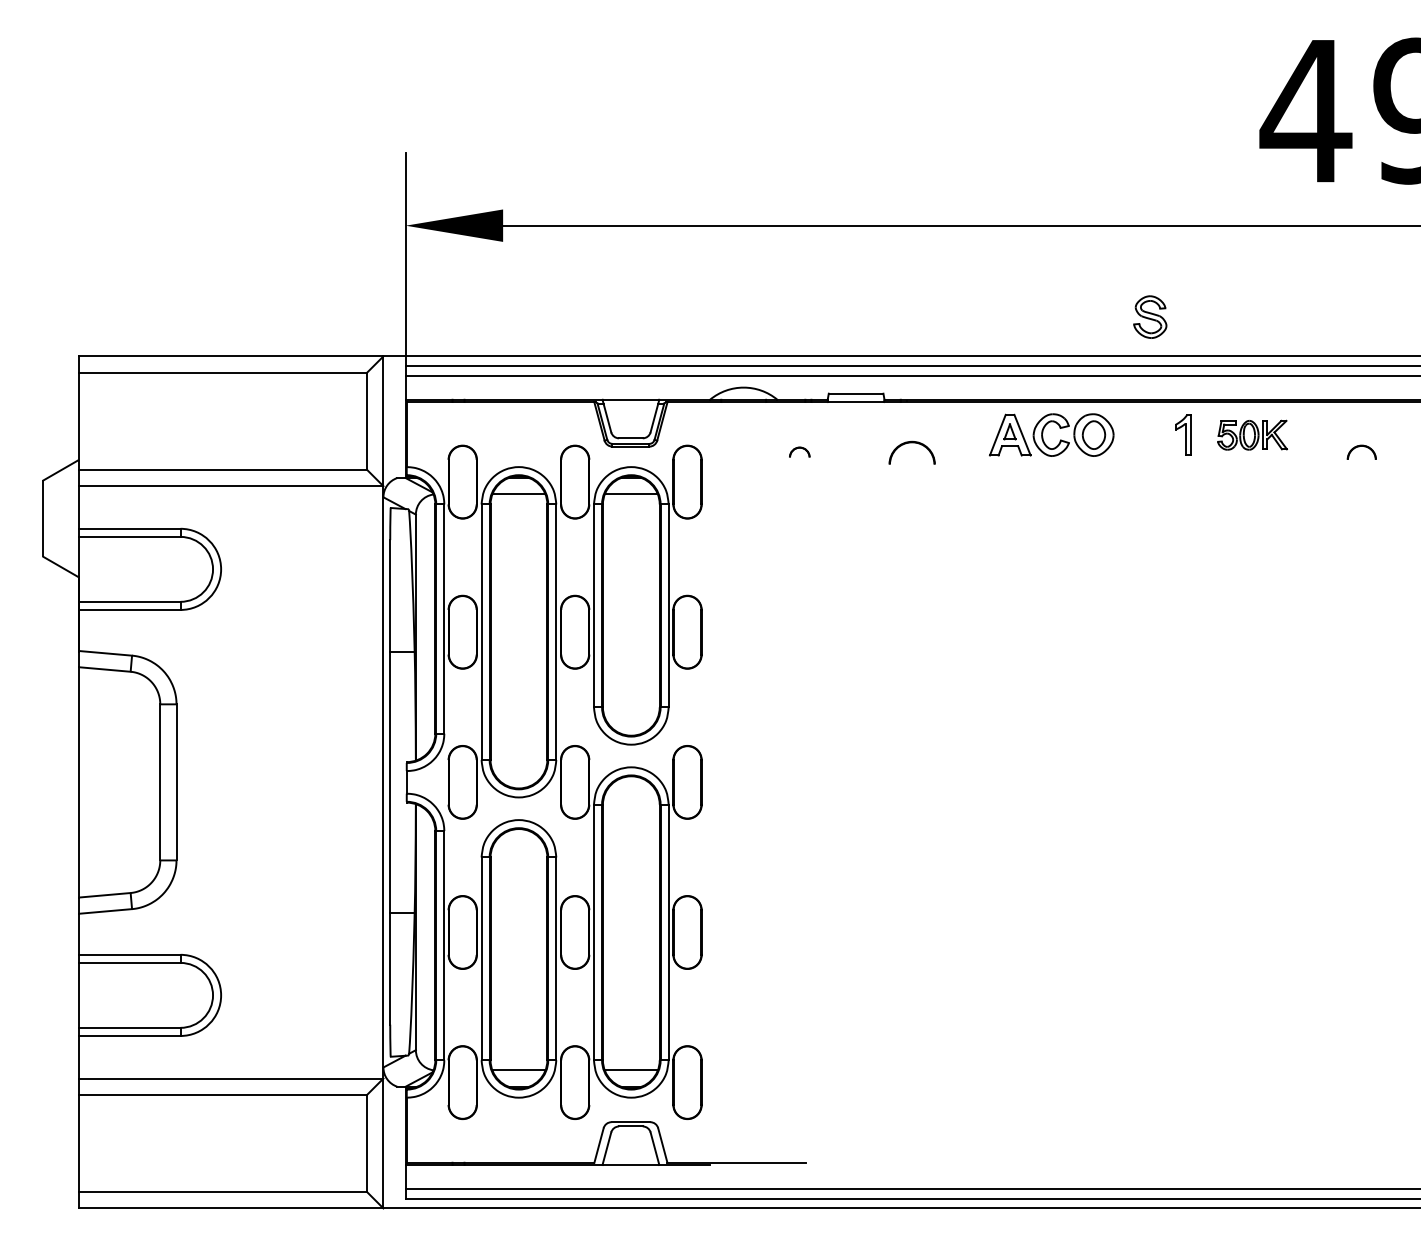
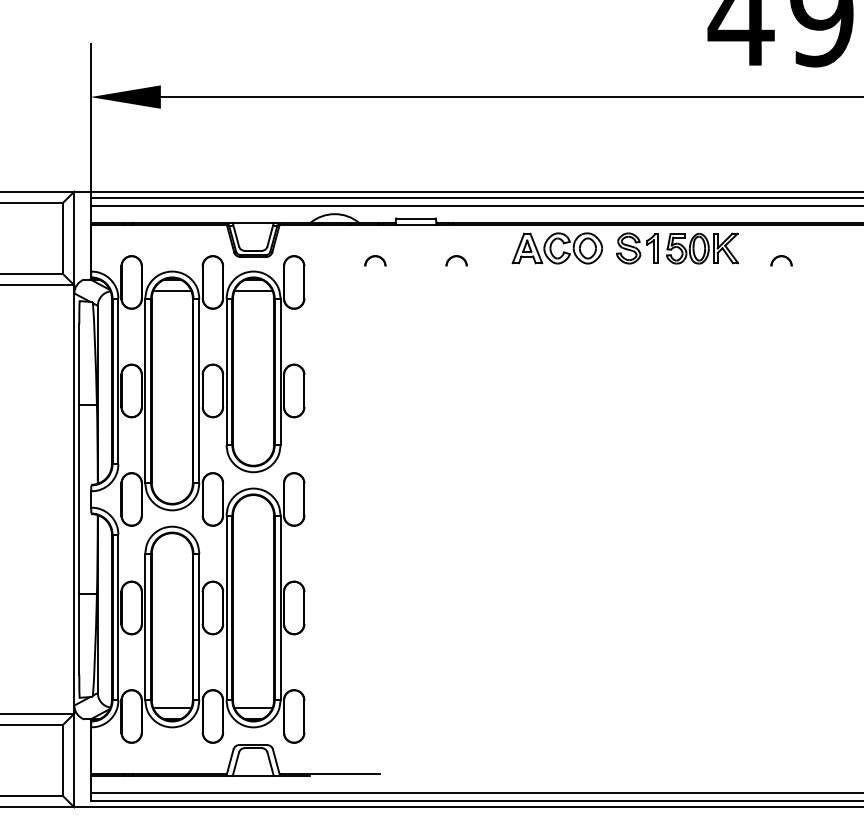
part: (1150, 316) -> (628, 248), moved
part: (1252, 434) -> (702, 248), size x1.43
part: (799, 451) -> (375, 260), size x1.43
part: (912, 451) -> (456, 260), size x0.62

